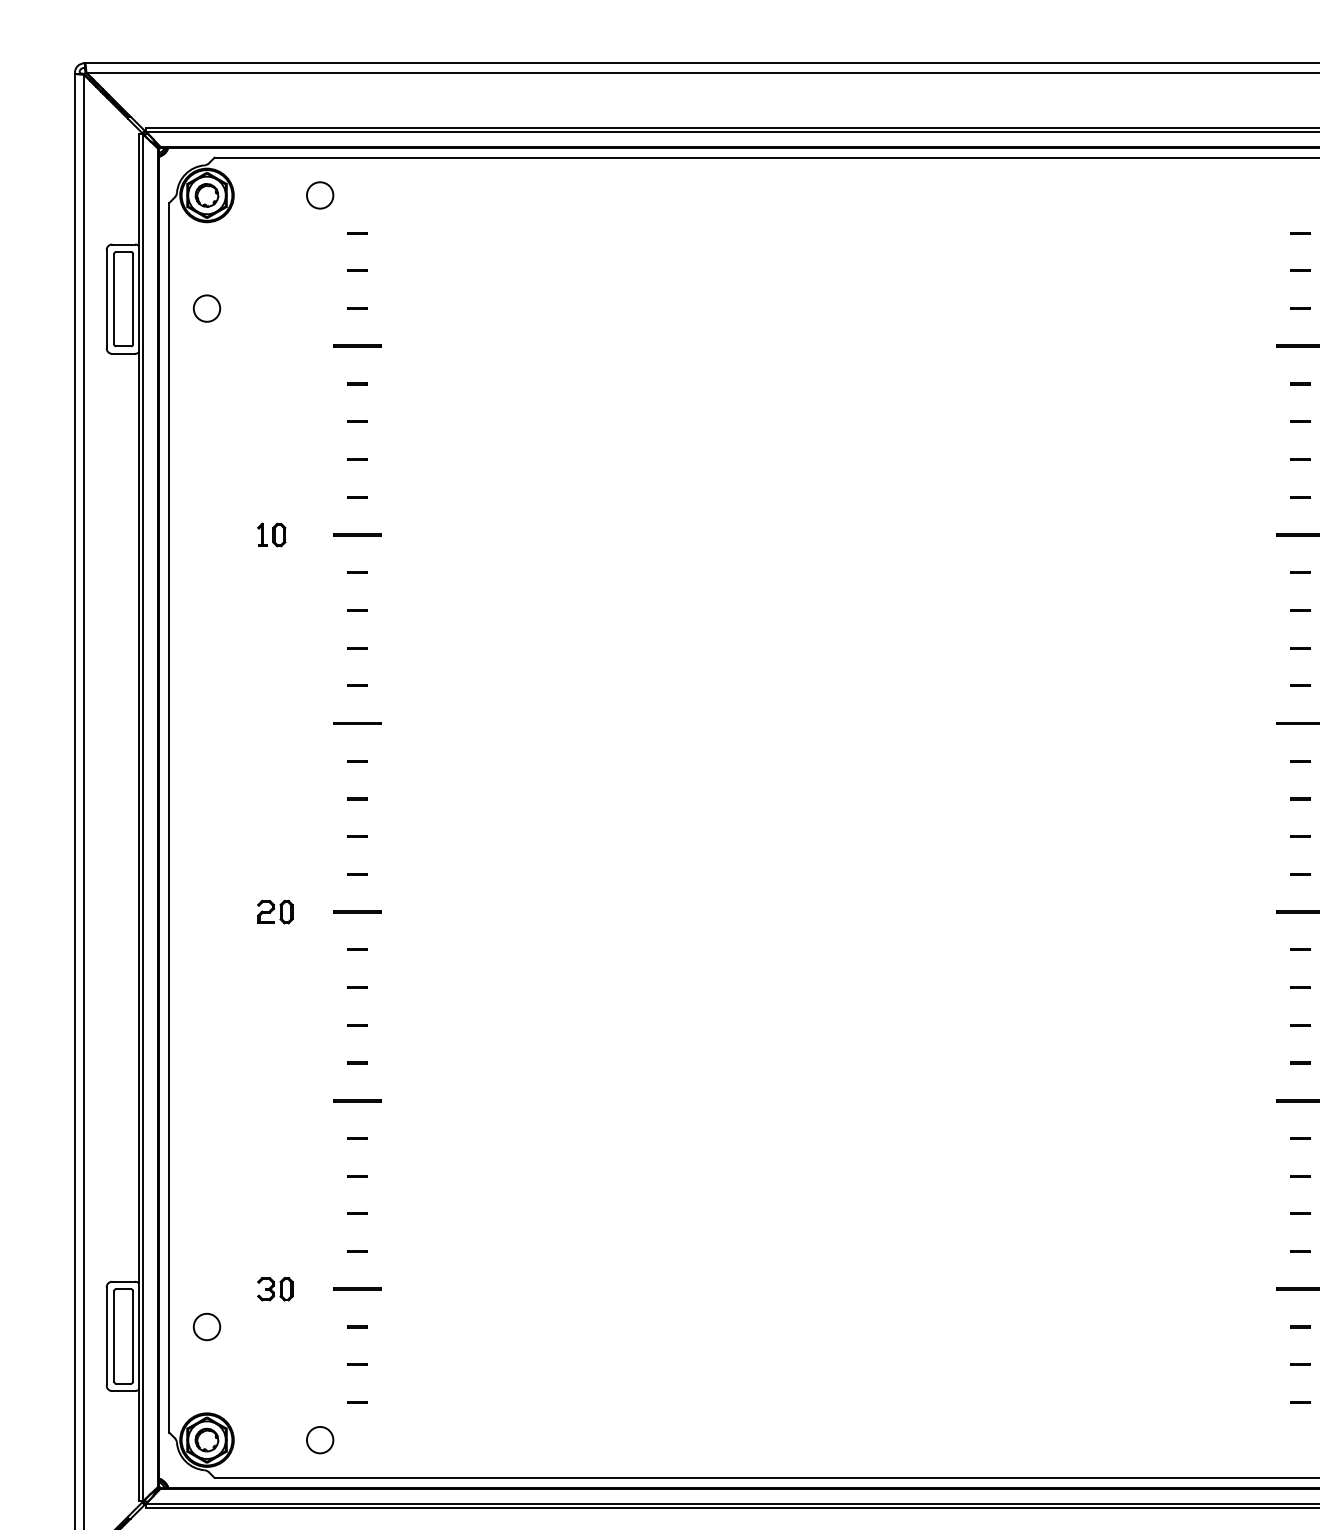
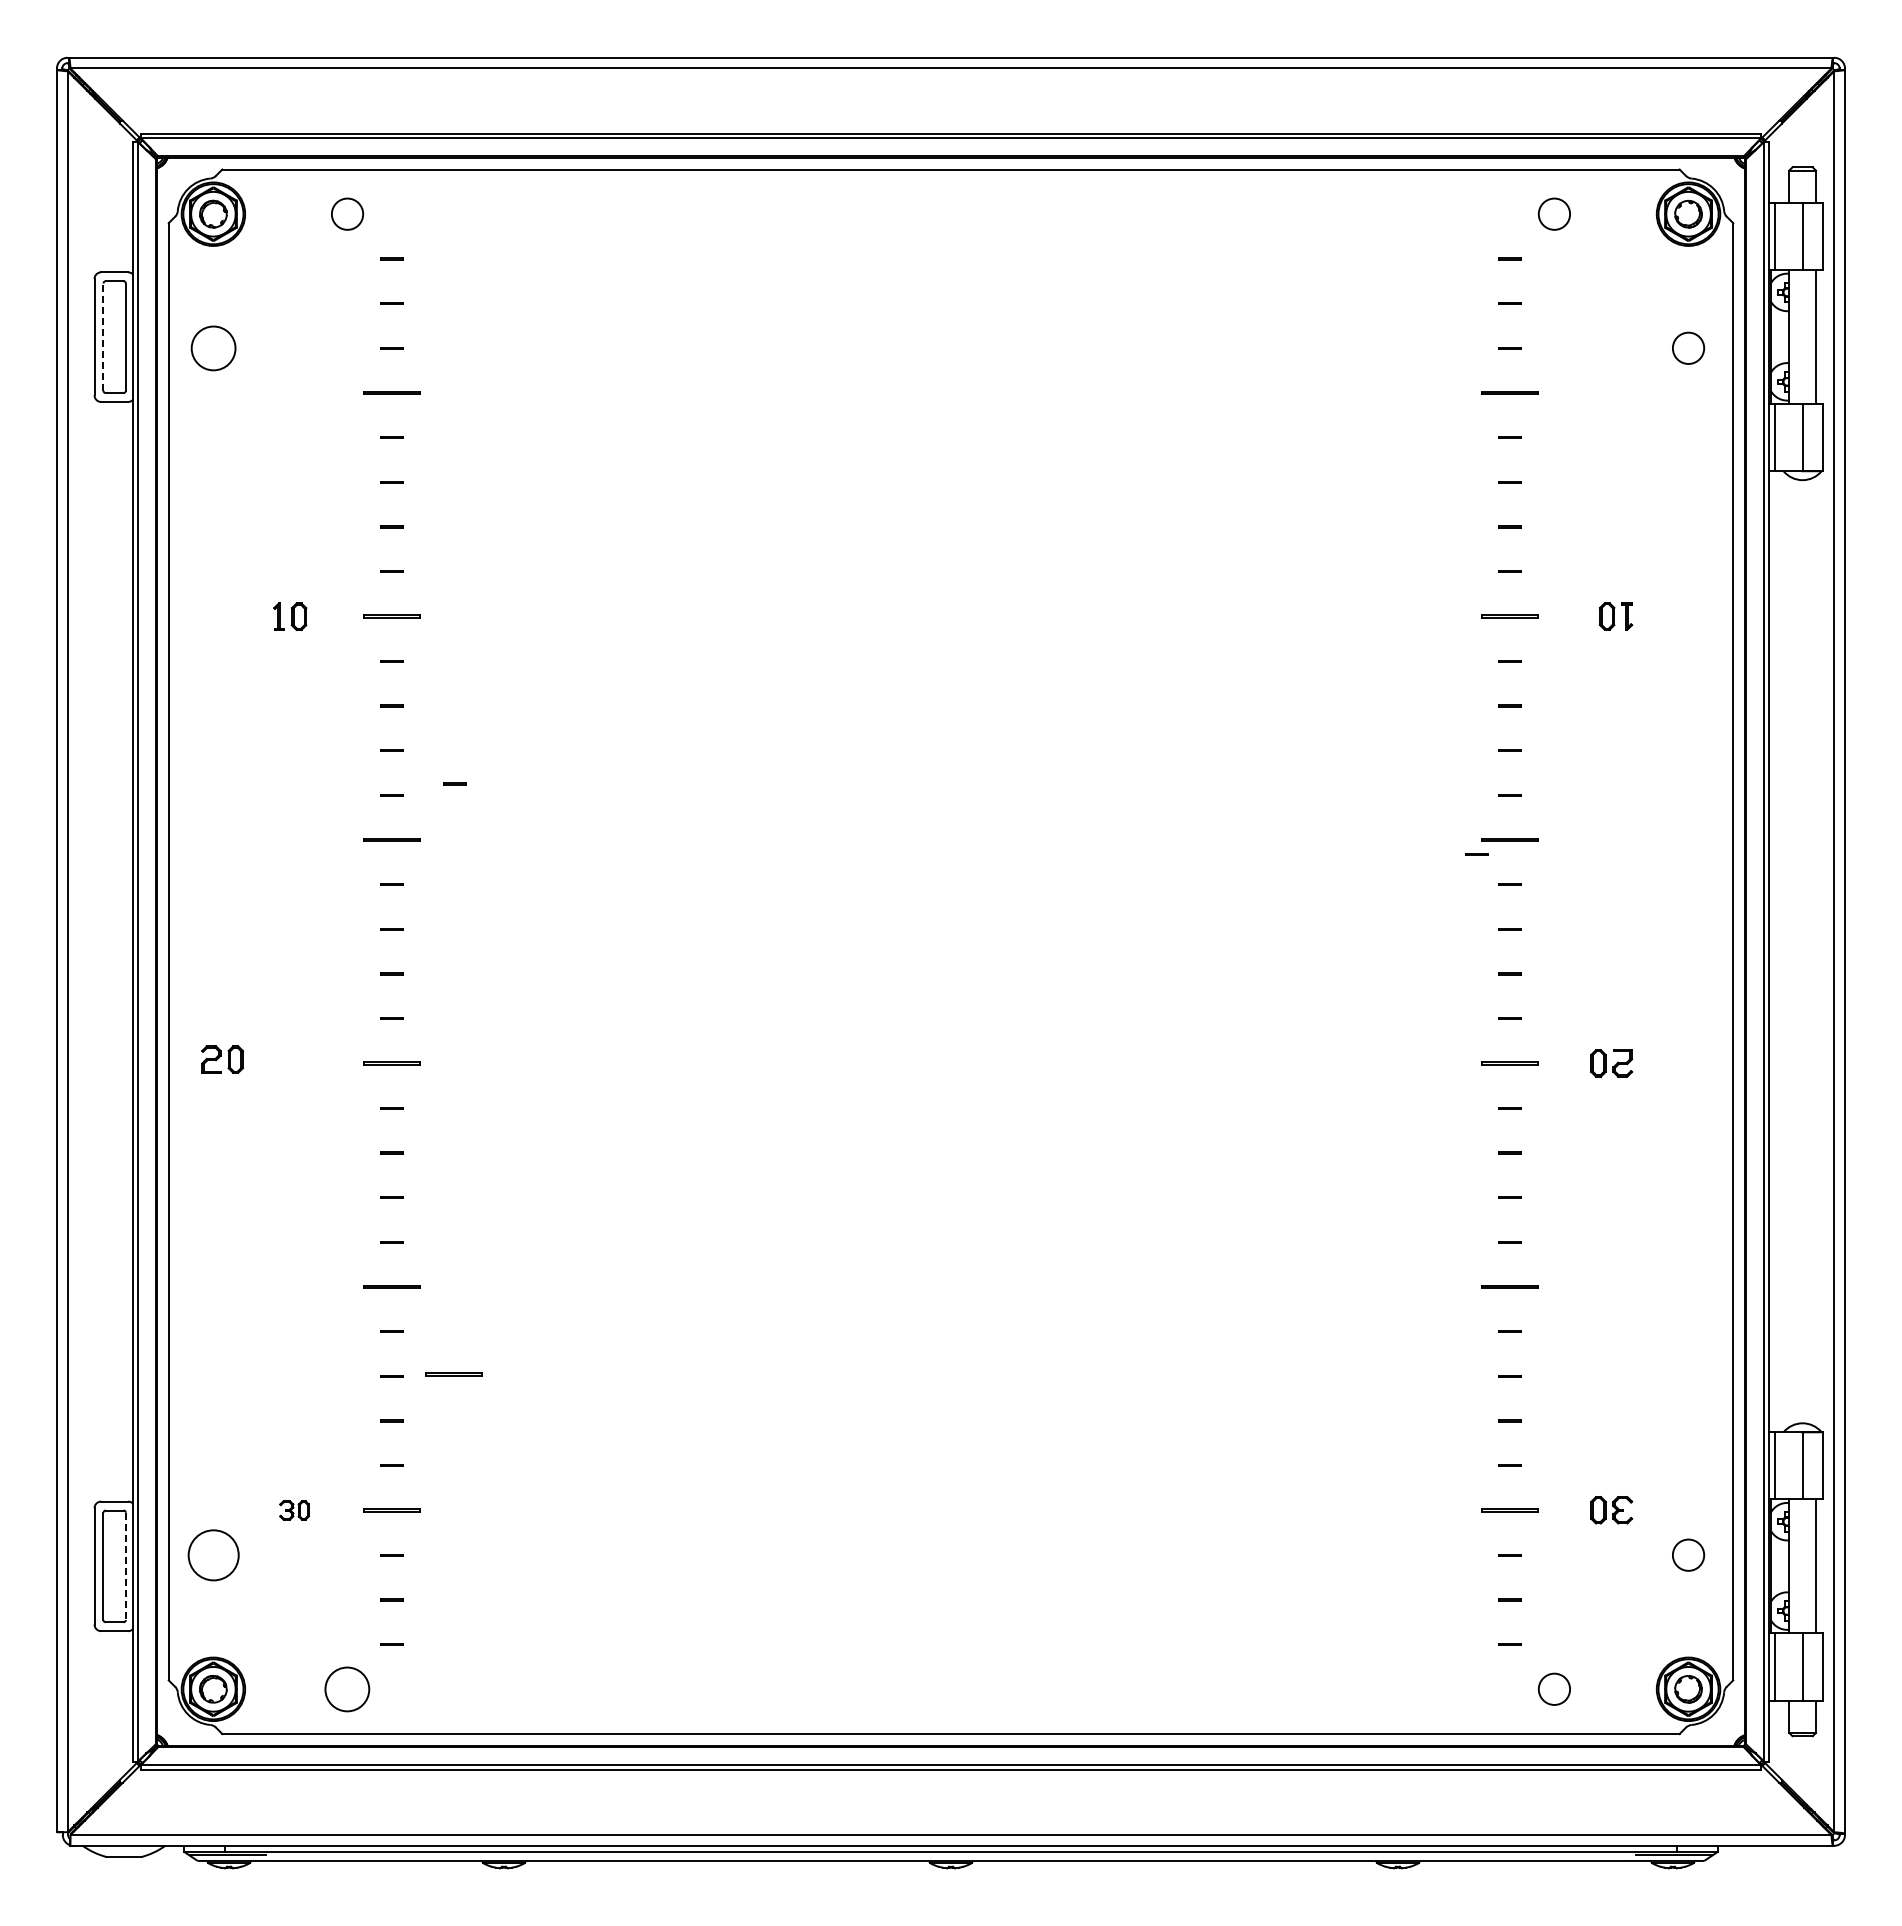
line: (114, 299) -> (103, 337), solid -> dashed
circle: (206, 307) -> (212, 347), size x1.4
line: (410, 675) -> (454, 783), added
line: (1272, 735) -> (1476, 854), added
part: (275, 912) -> (222, 1059), moved
line: (409, 1173) -> (453, 1373), added
part: (275, 1289) -> (294, 1510), size x0.7
circle: (206, 1326) -> (212, 1554), size x1.6
line: (132, 1336) -> (125, 1566), solid -> dashed
circle: (320, 1439) -> (347, 1688), size x1.4

